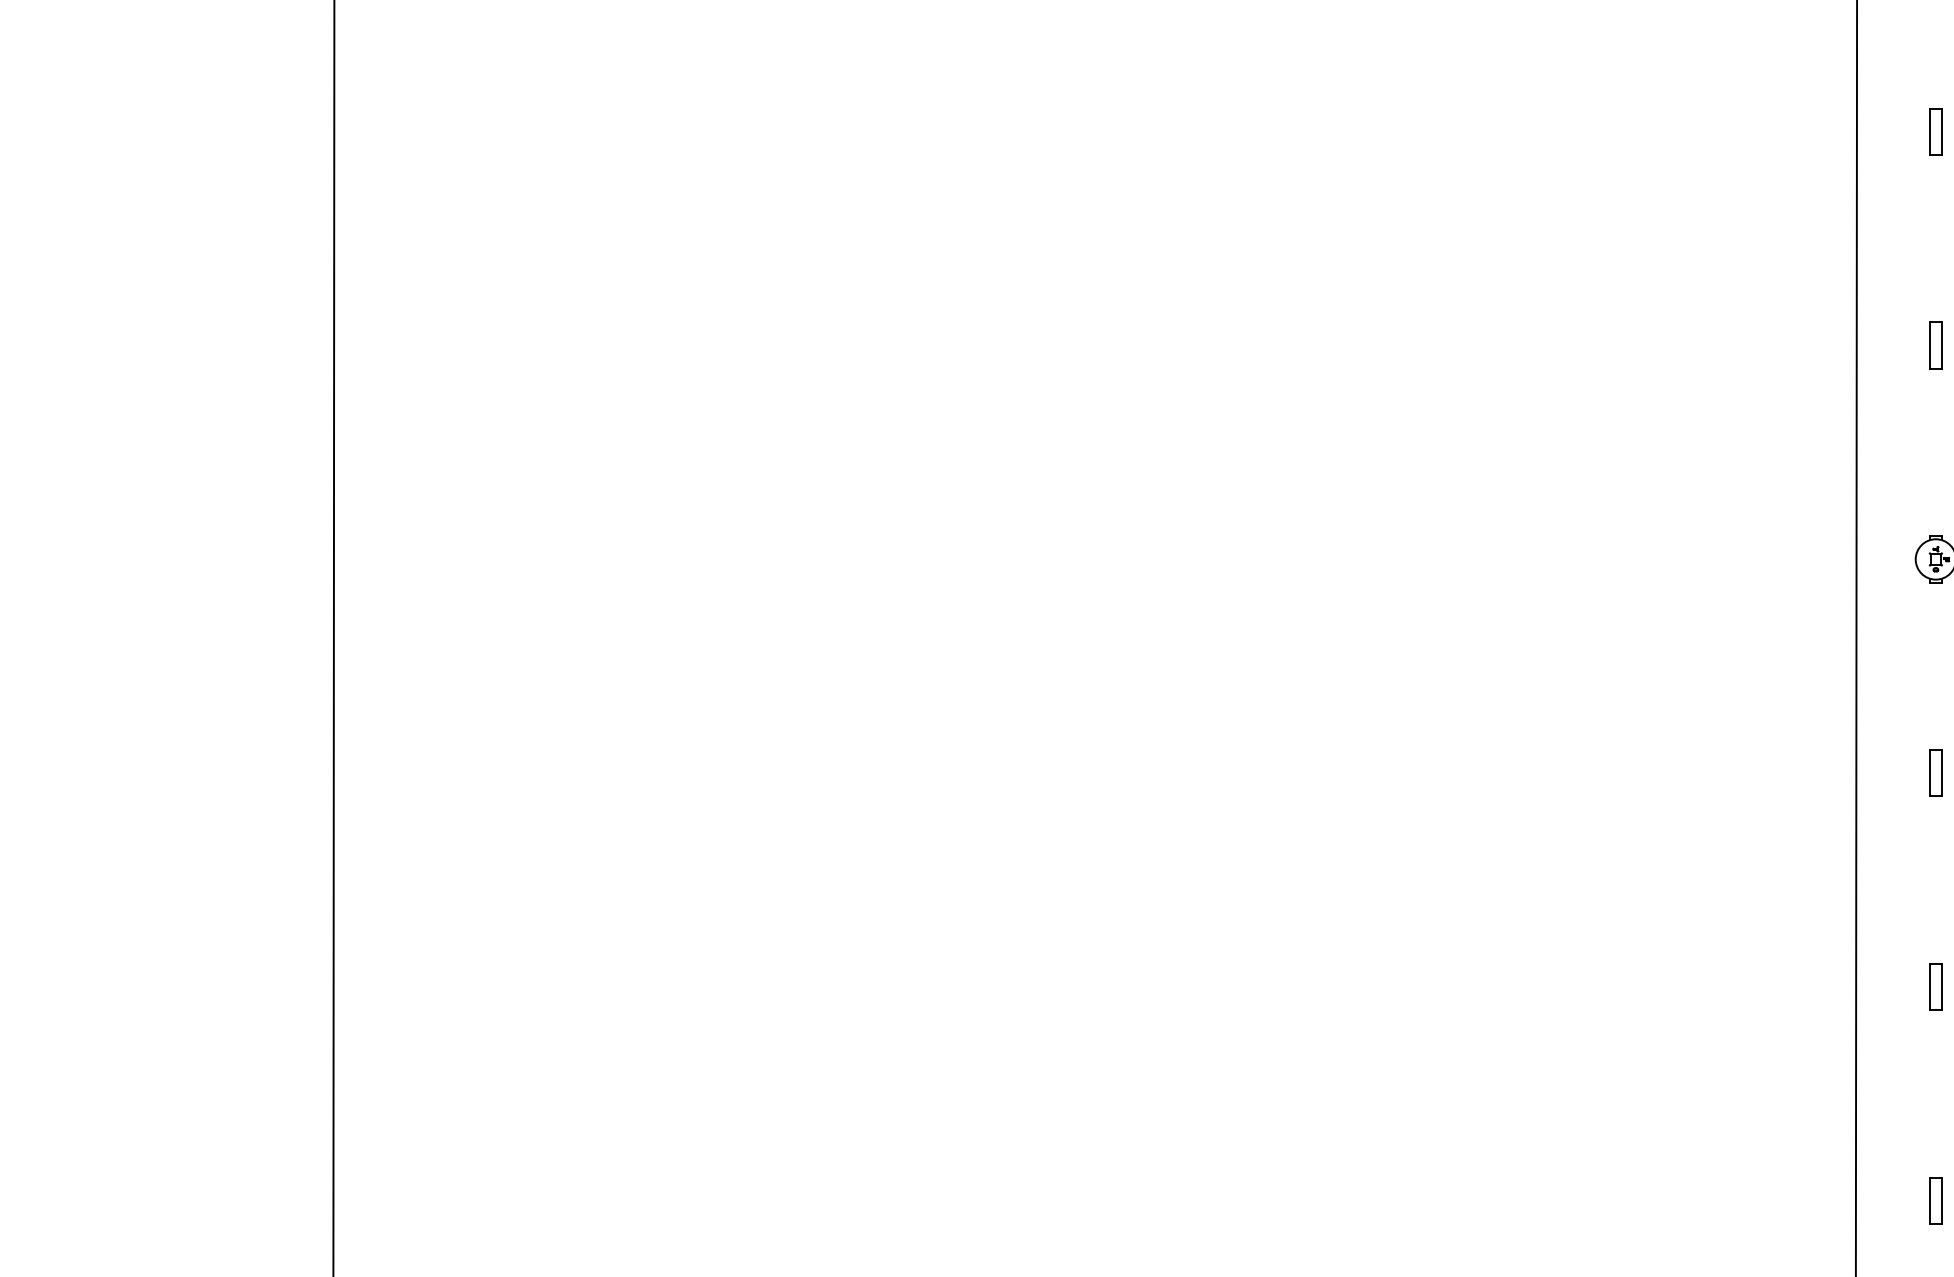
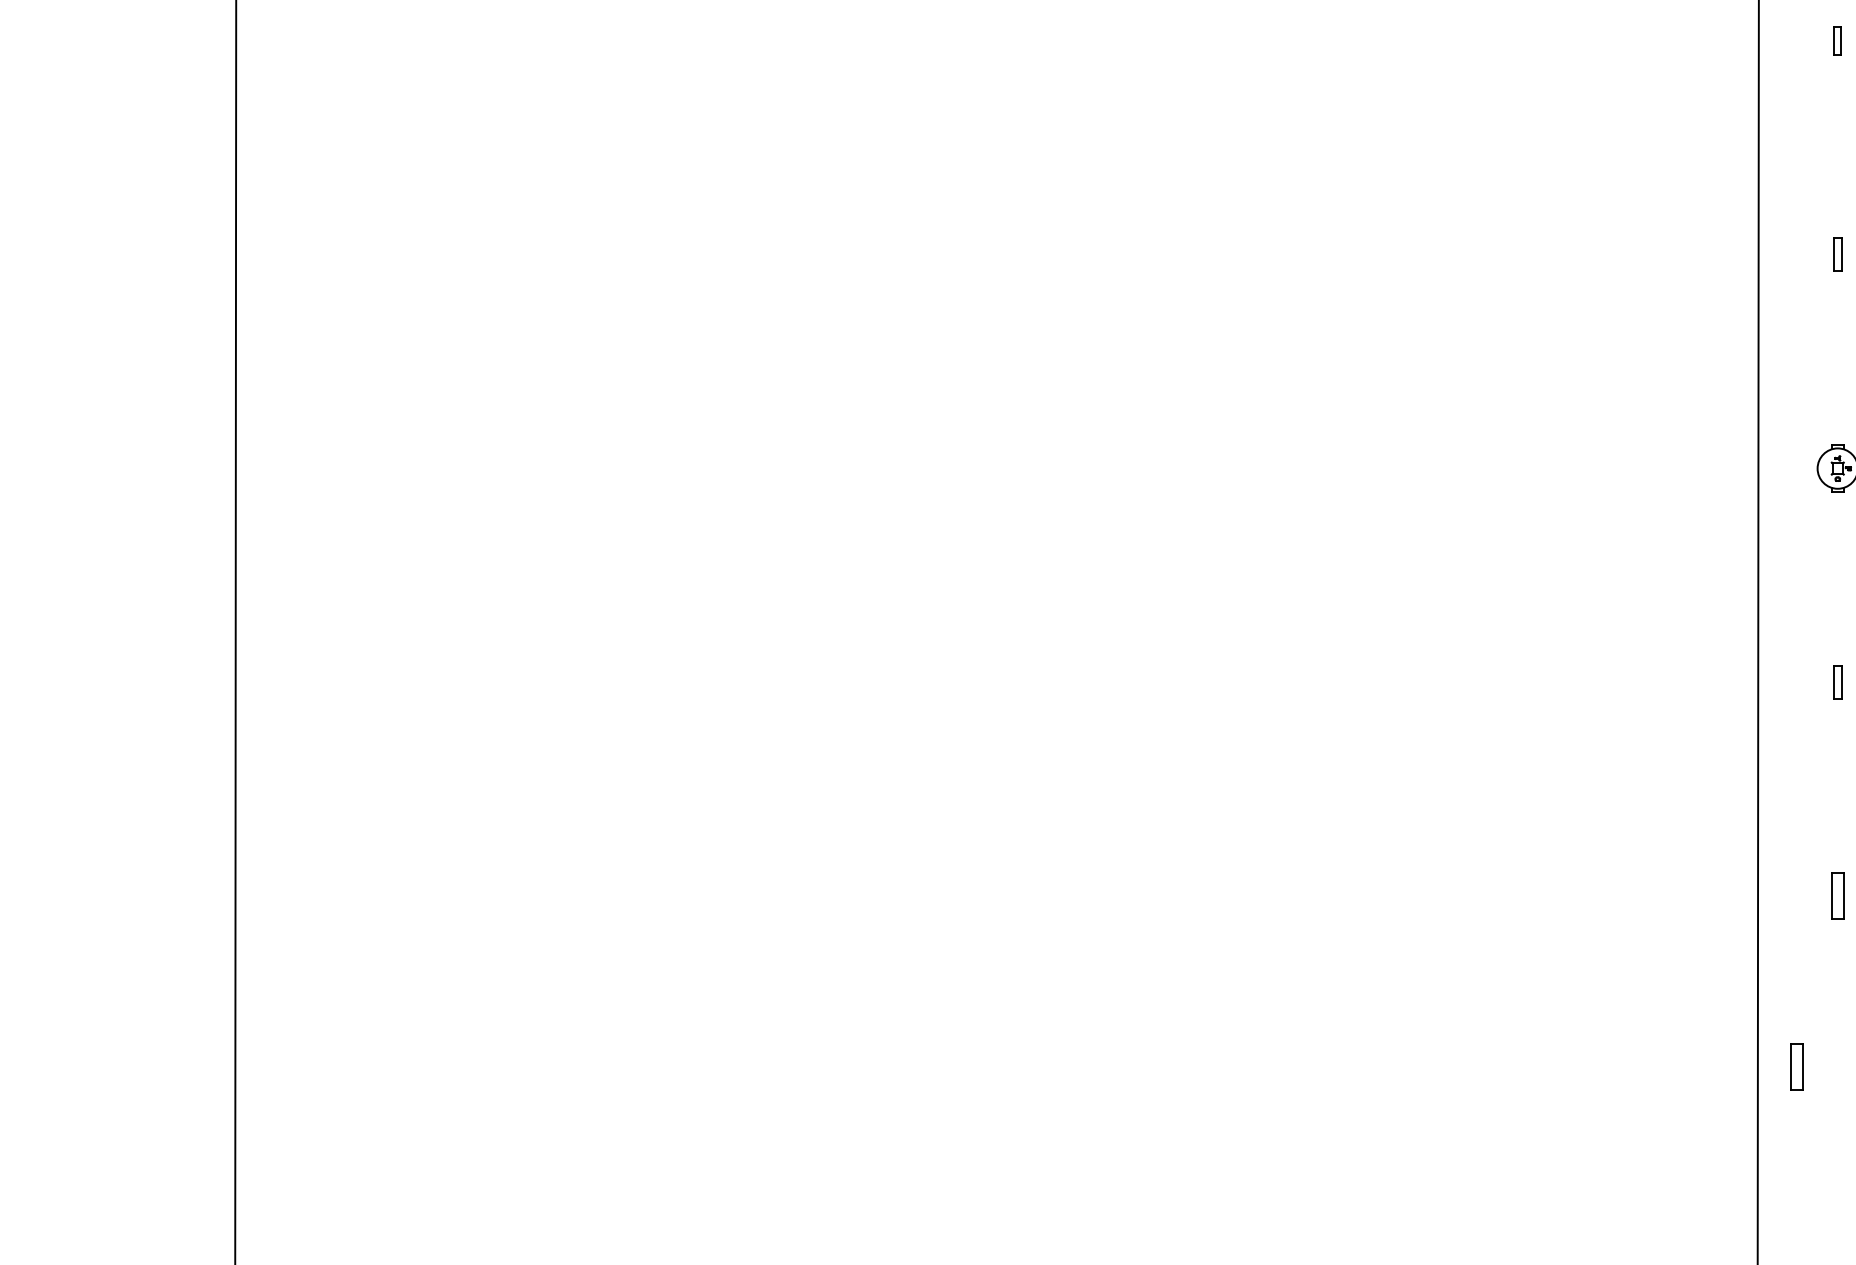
part: (1935, 131) -> (1837, 40), size x0.6
part: (1935, 345) -> (1837, 254), size x0.7
part: (1935, 772) -> (1837, 681), size x0.7
part: (1935, 1200) -> (1796, 1066), moved

